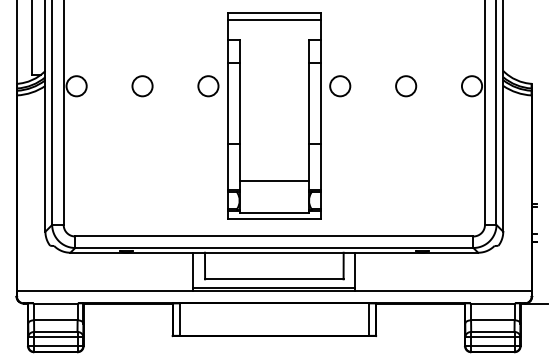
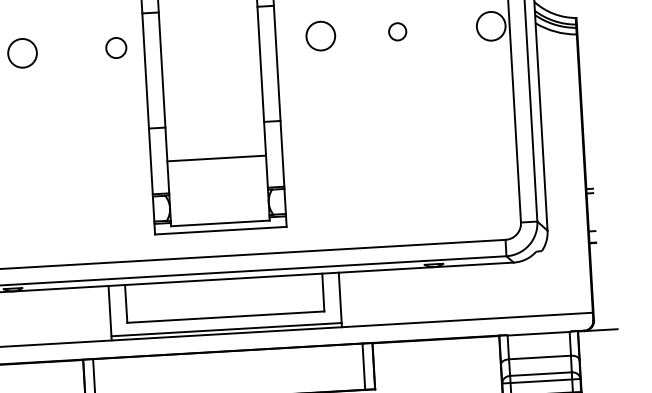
circle: (208, 86) -> (116, 48), size x0.7
circle: (340, 86) -> (321, 36), moved
circle: (406, 86) -> (398, 32), size x0.6
line: (274, 180) -> (216, 158), moved

